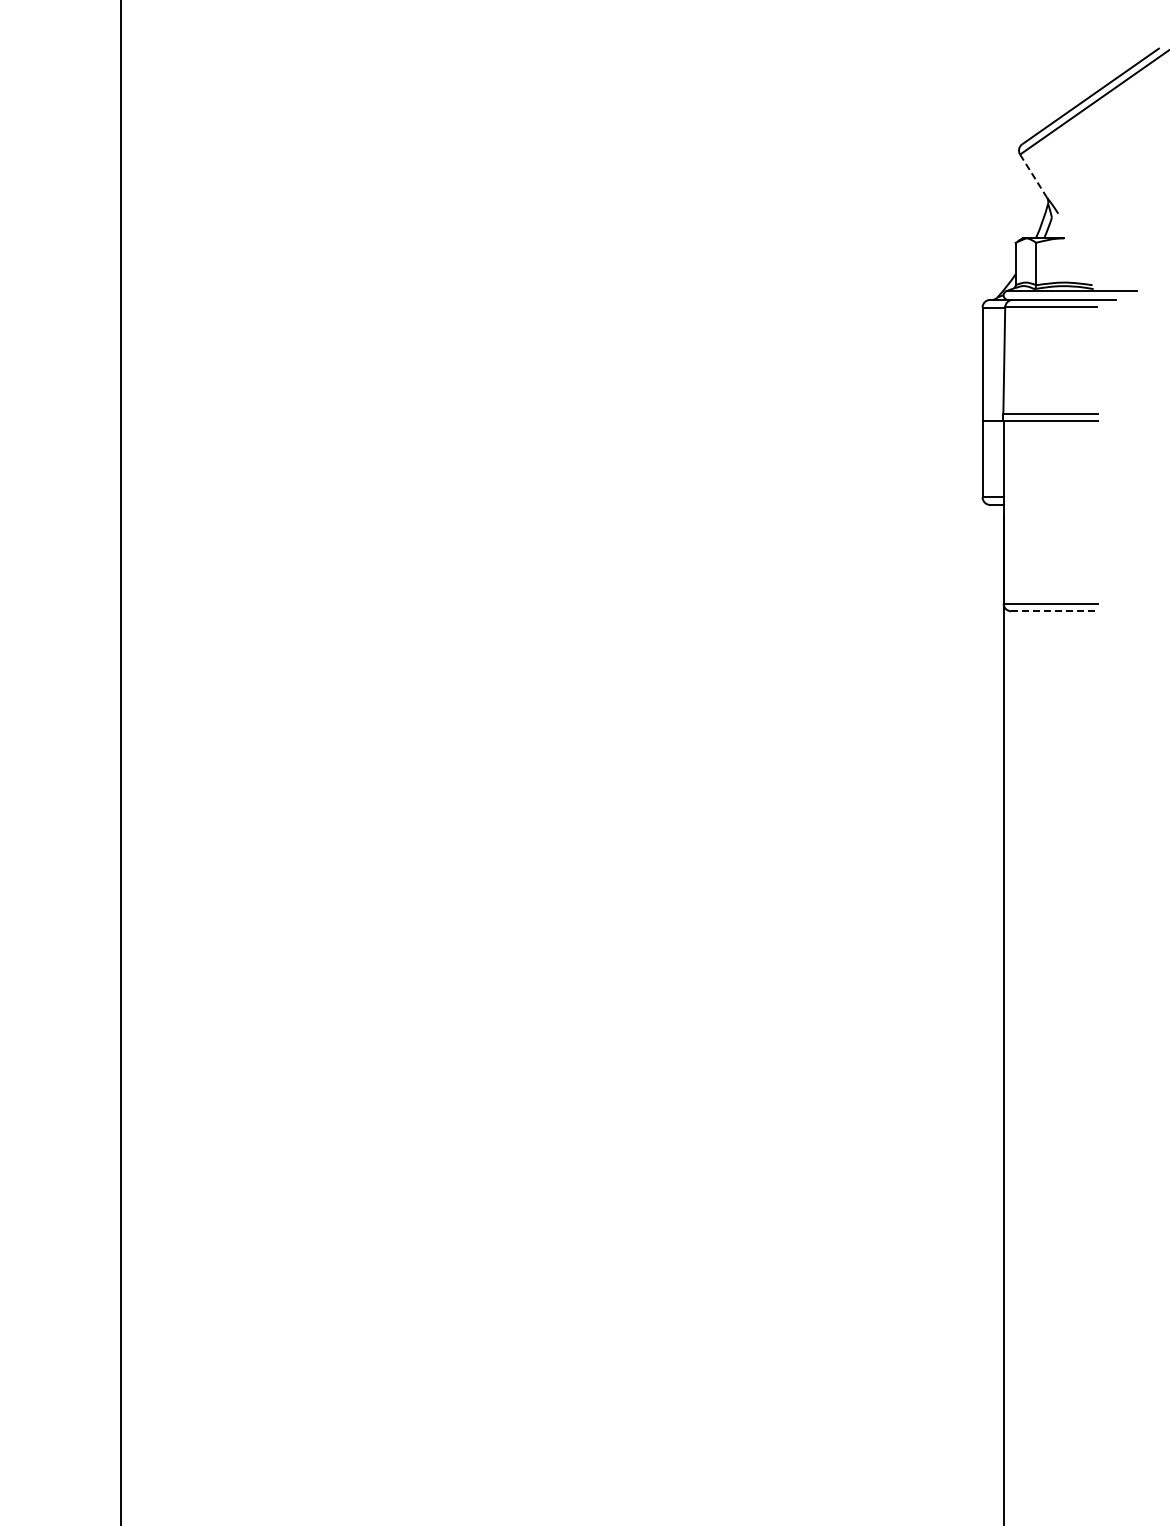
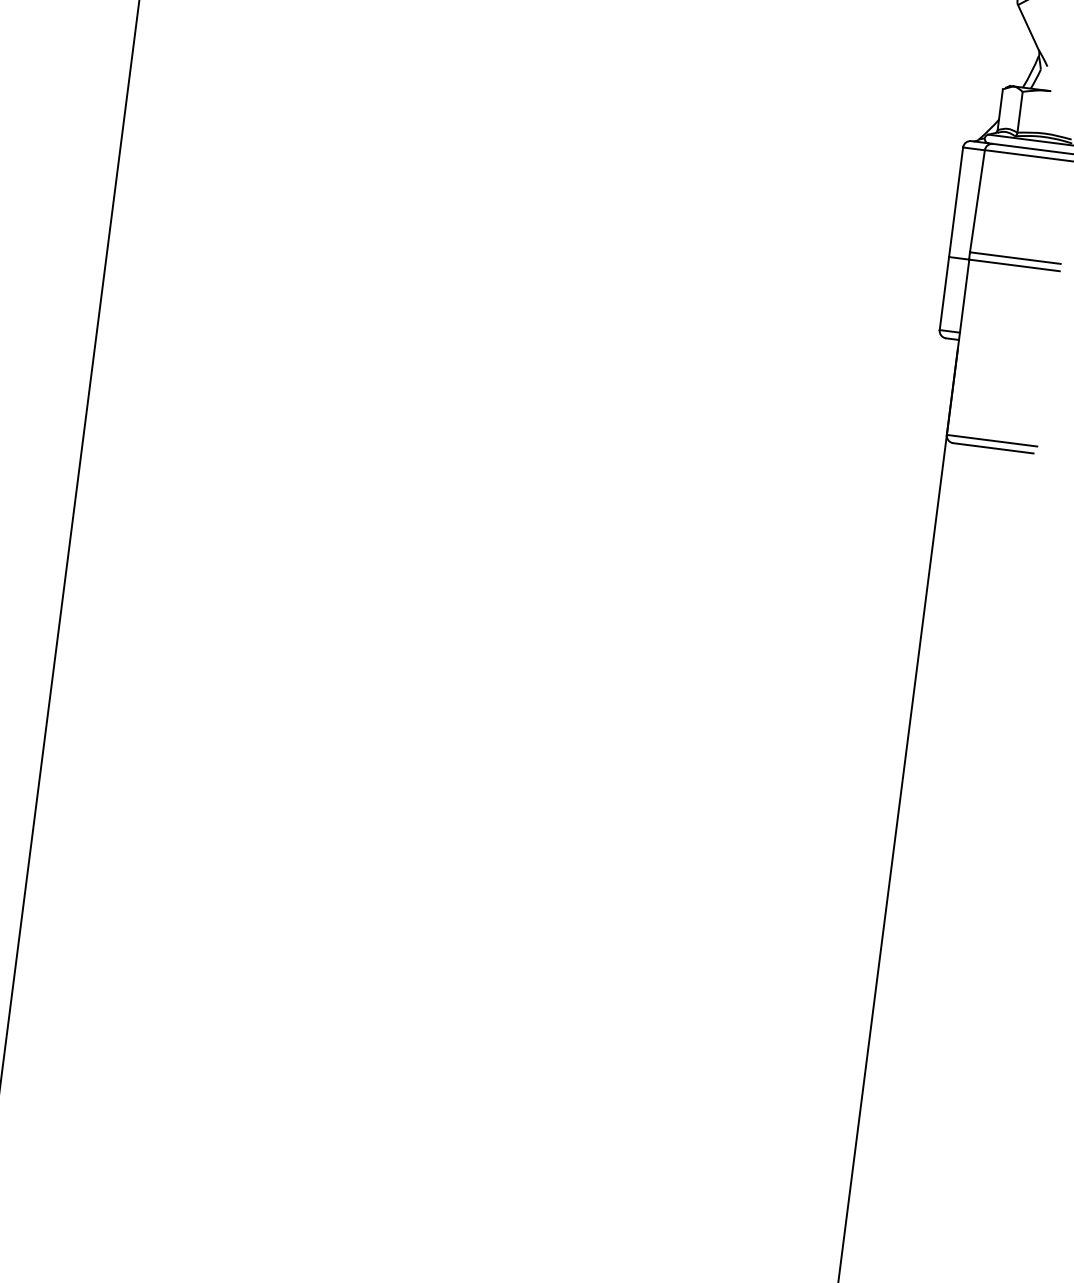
line: (1033, 176) -> (1028, 27), dashed -> solid
line: (1052, 611) -> (992, 448), dashed -> solid

